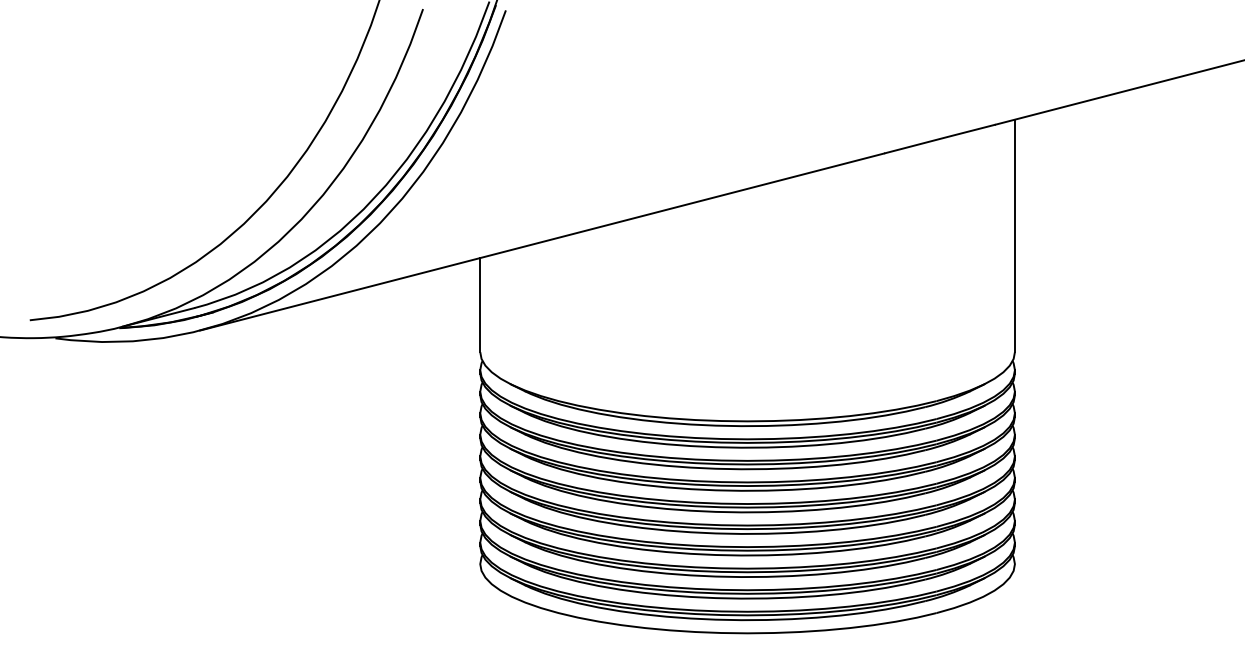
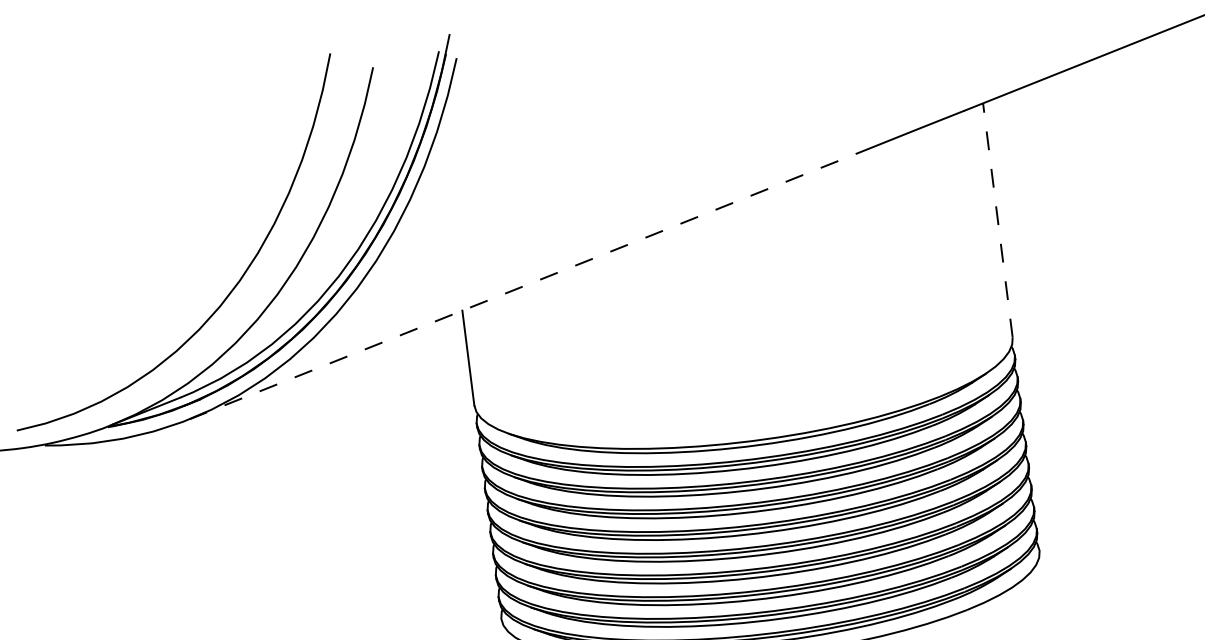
line: (1014, 235) -> (997, 220), solid -> dashed
line: (542, 241) -> (522, 286), solid -> dashed

